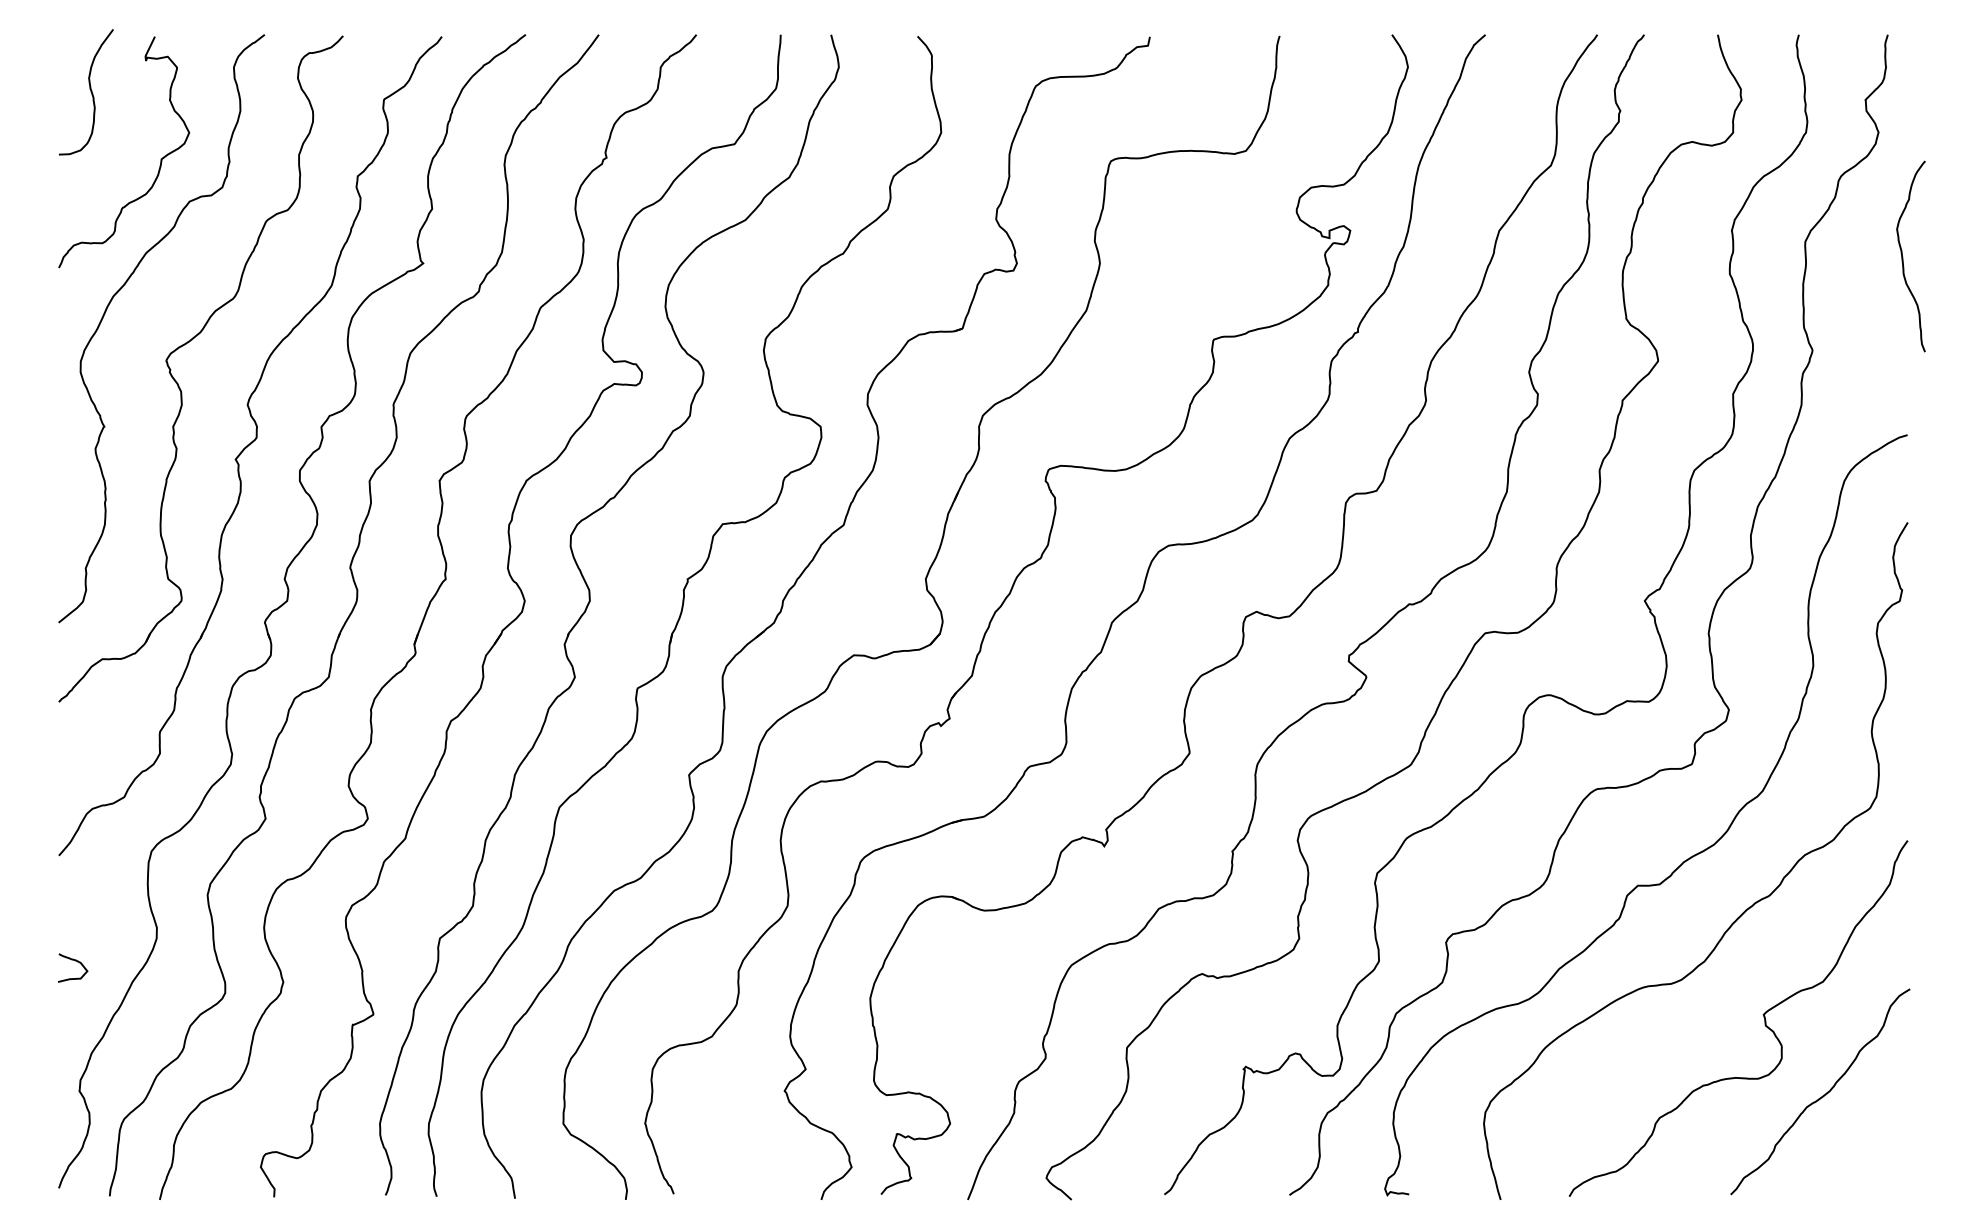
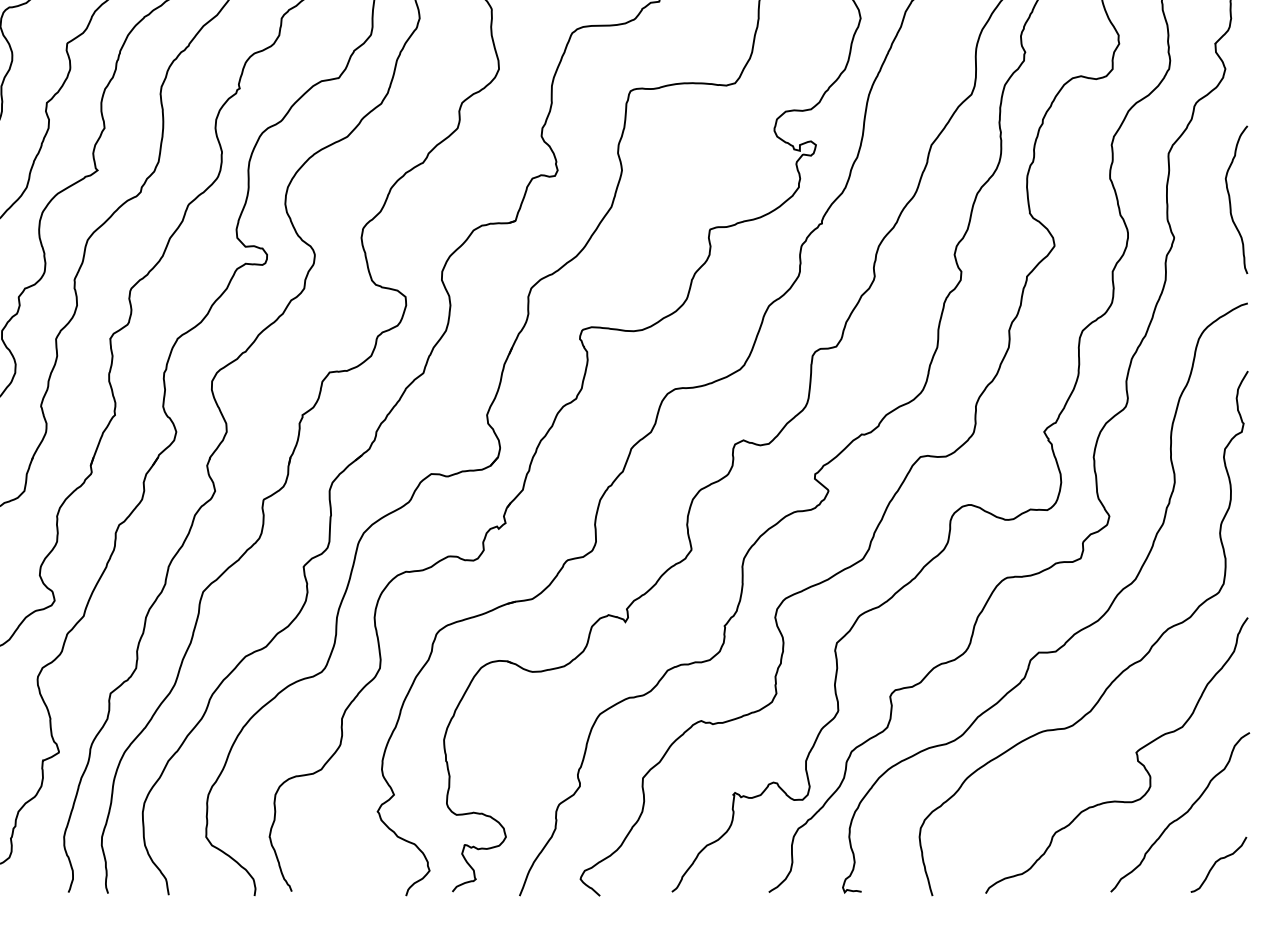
curve: (1903, 257) -> (1230, 200), moved
curve: (1867, 1156) -> (1216, 862), added

